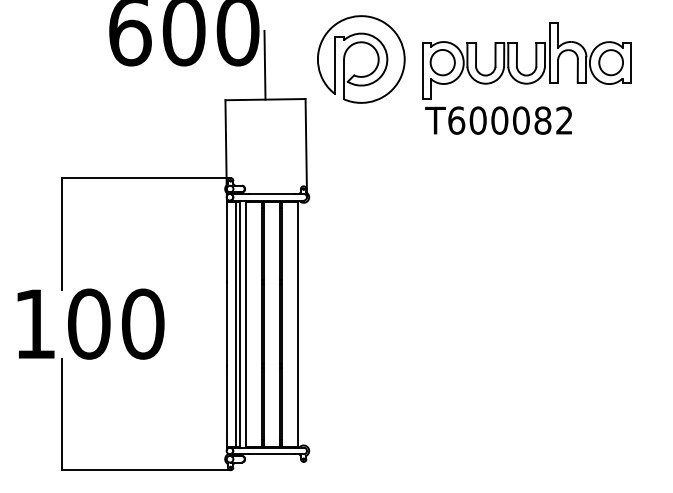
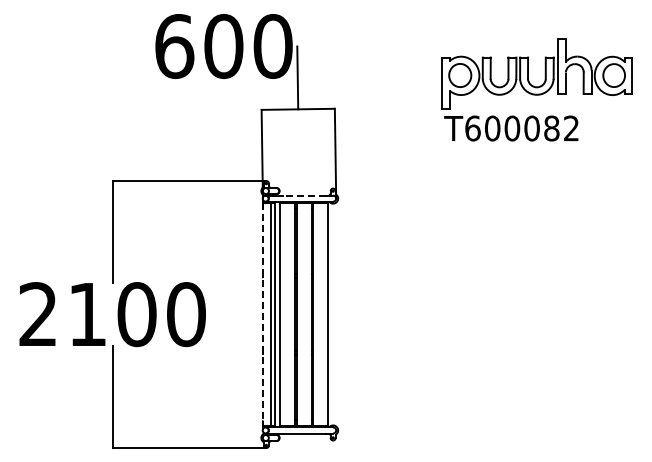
part: (360, 59) -> (385, 72), removed
line: (271, 193) -> (303, 195), solid -> dashed
line: (227, 325) -> (263, 315), solid -> dashed

